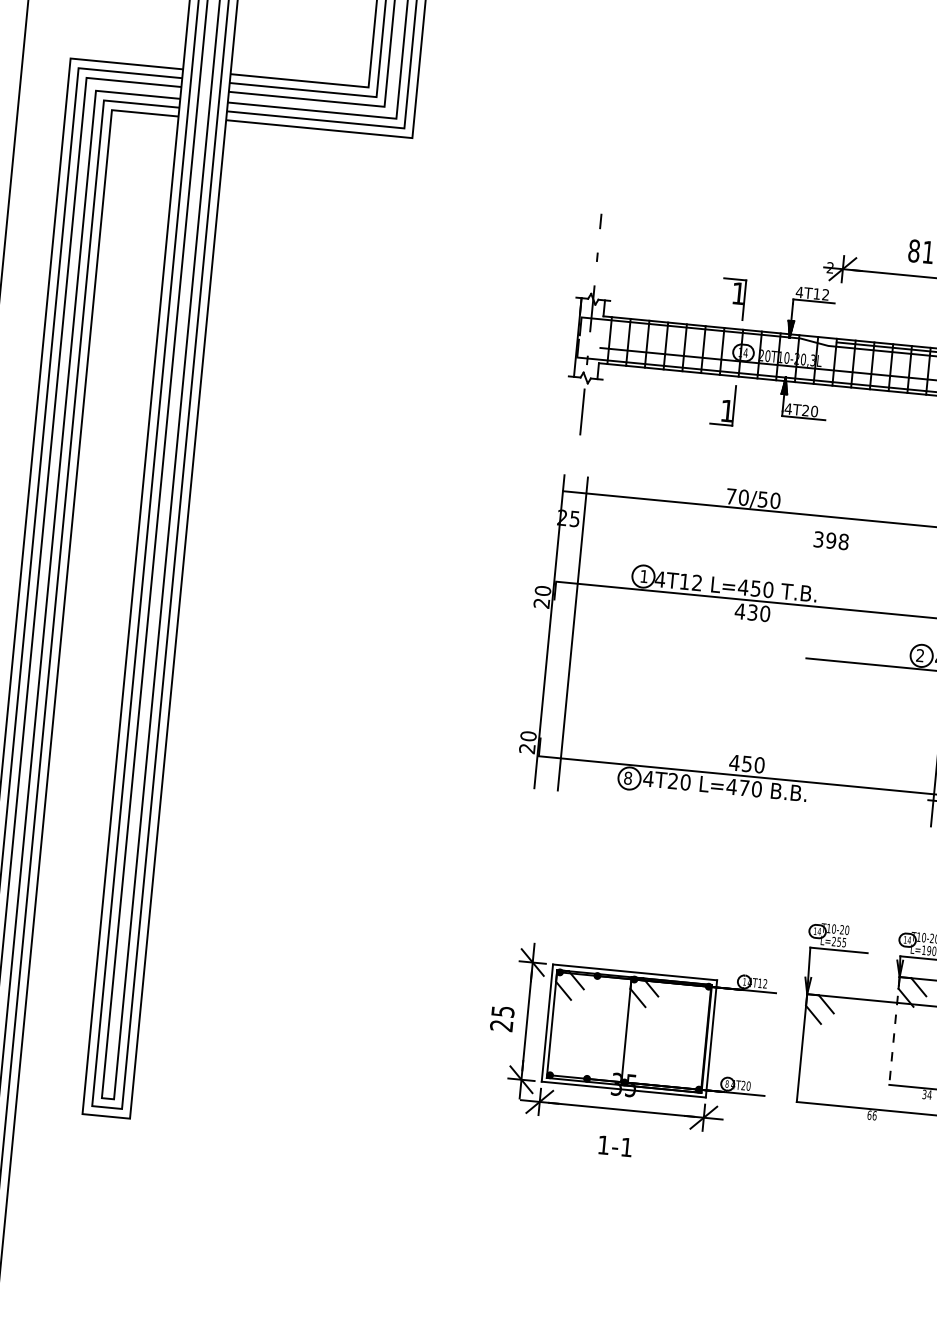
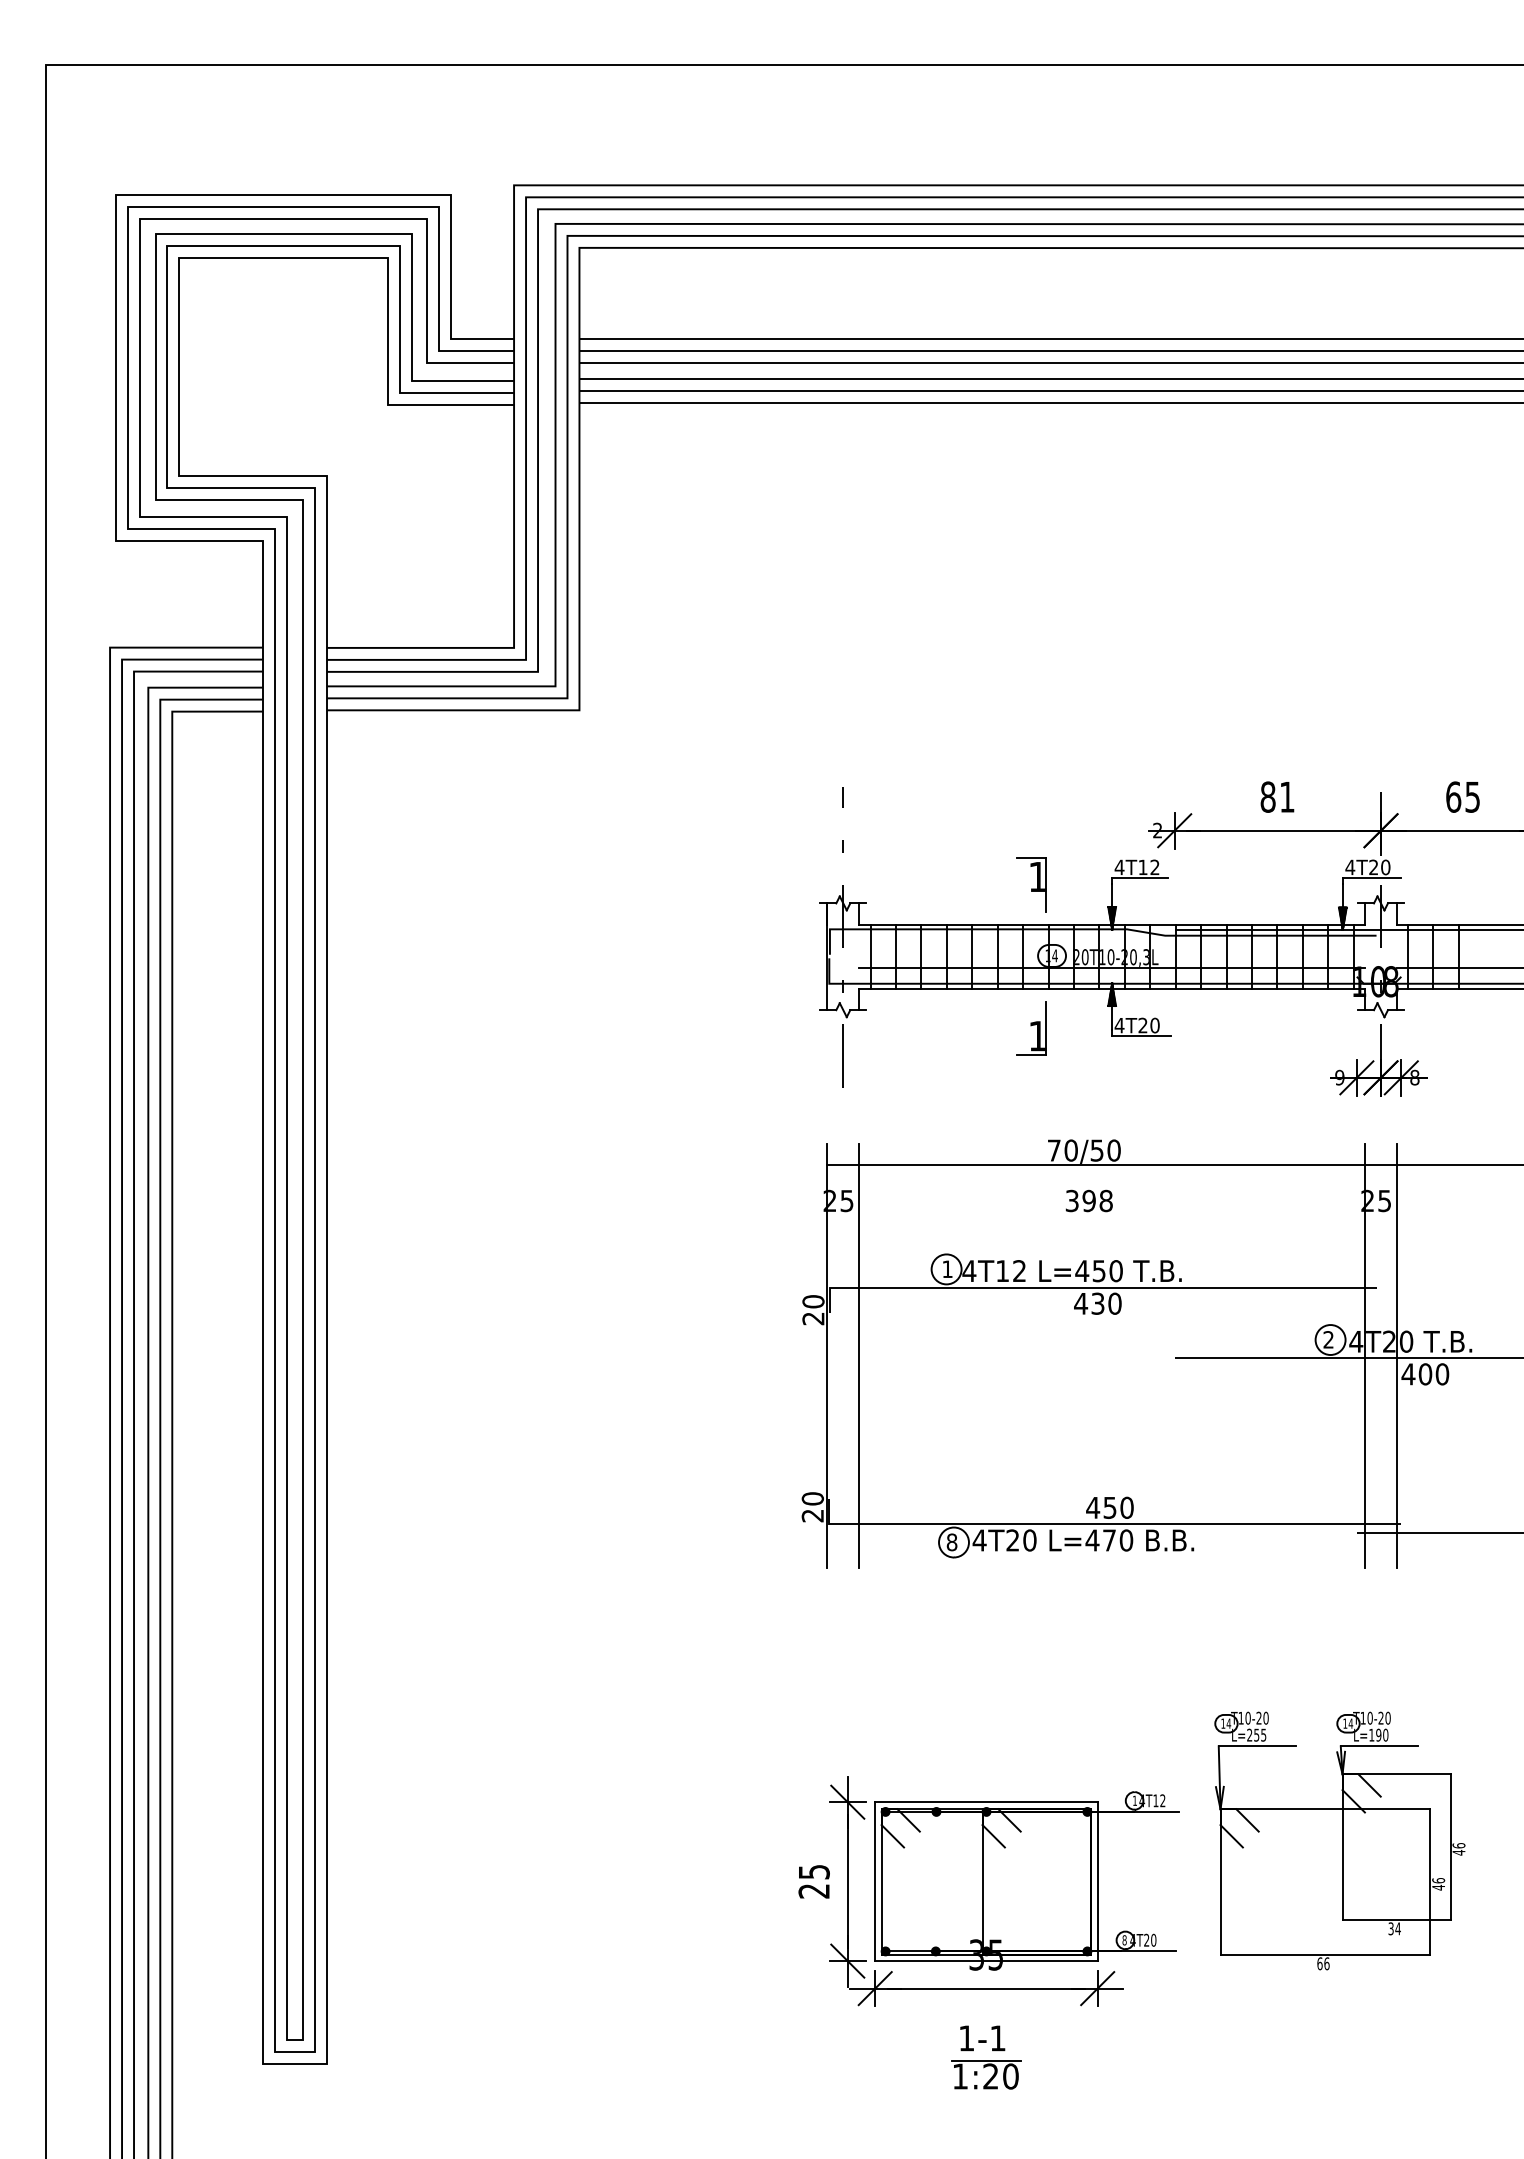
text: (830, 540) -> (1088, 1200), moved
line: (894, 1031) -> (1342, 1847), dashed -> solid
part: (615, 1173) -> (986, 2074), added

